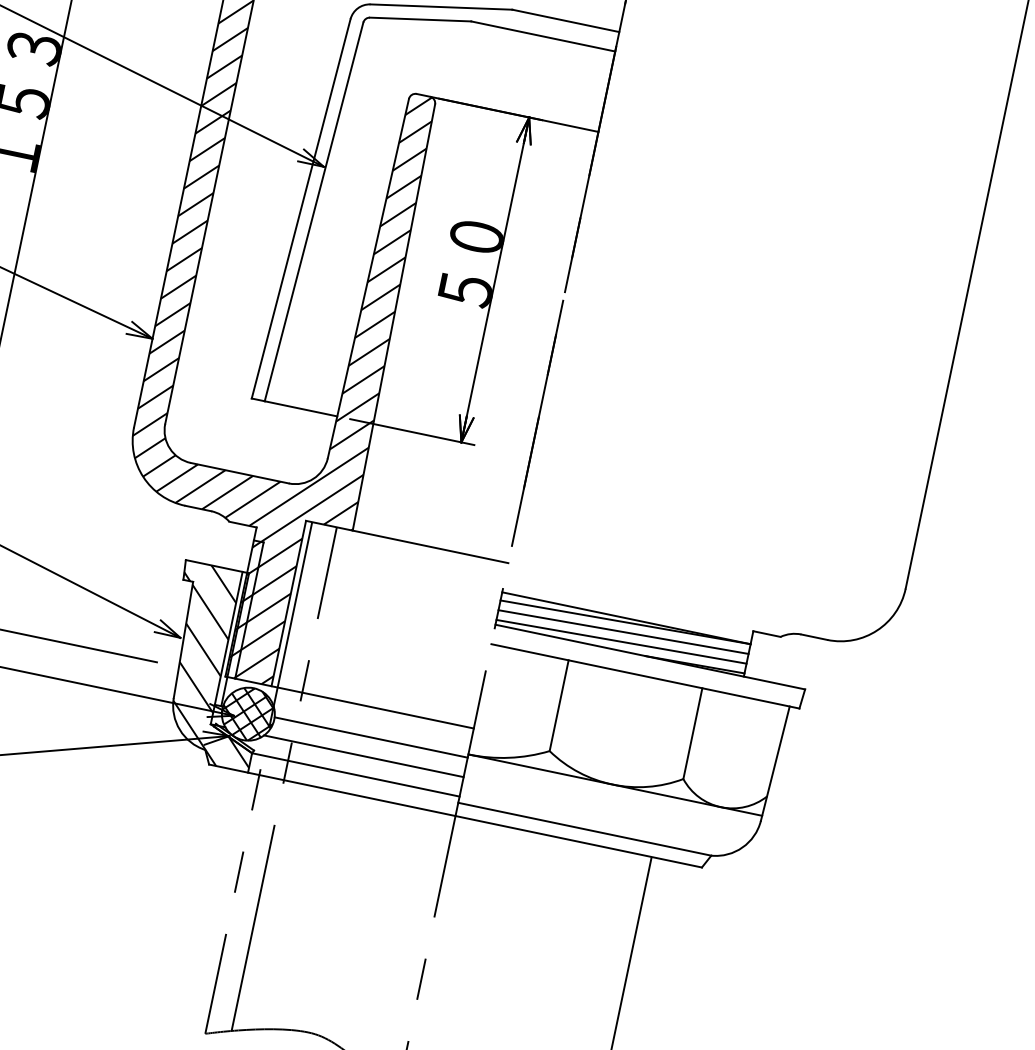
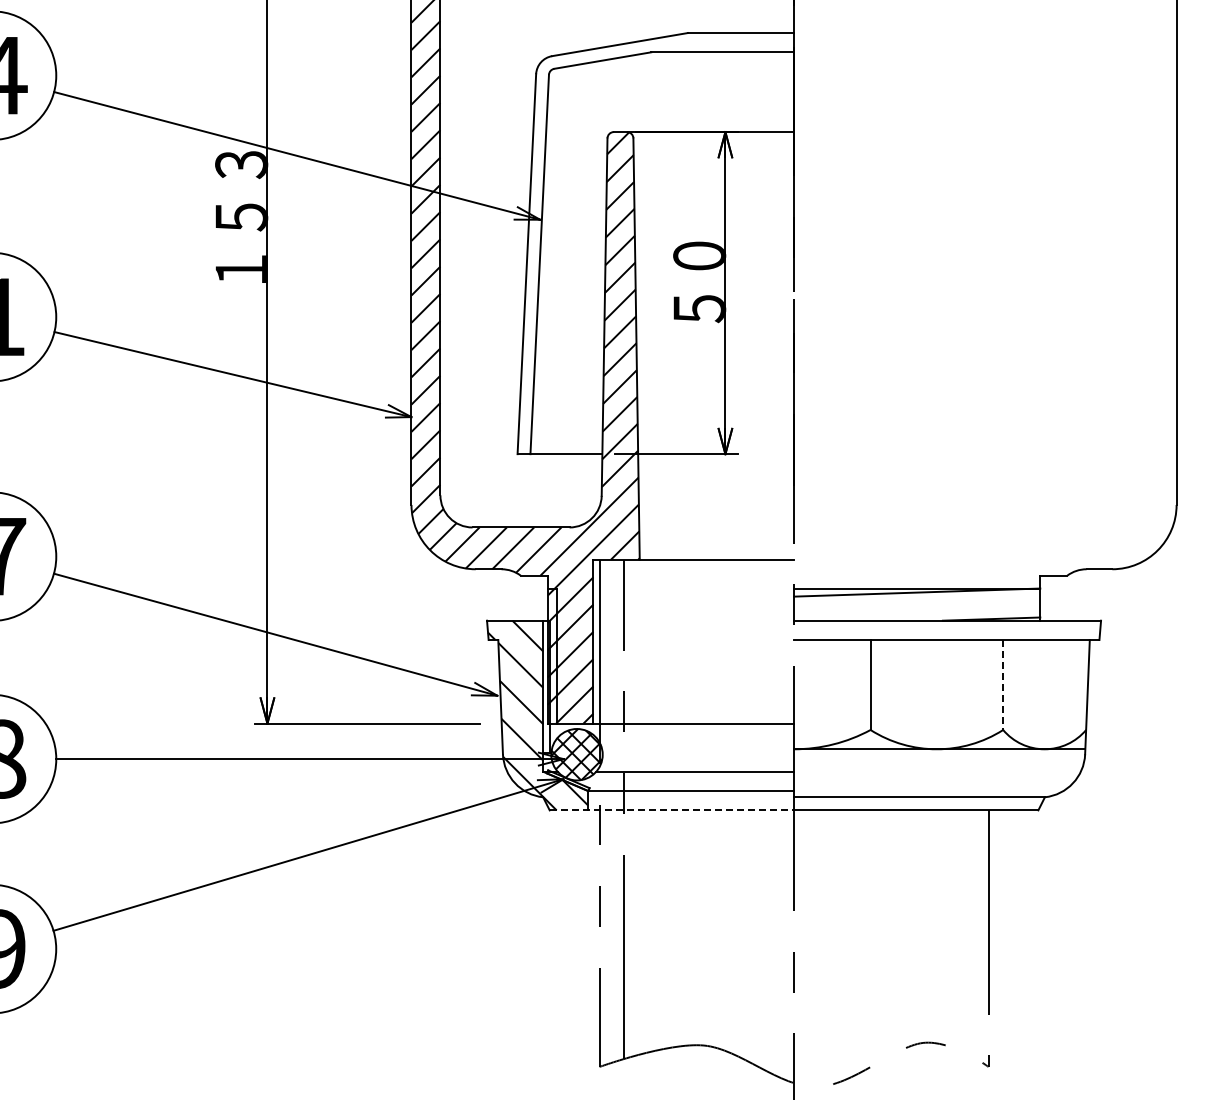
line: (623, 632) -> (917, 602), removed
line: (621, 641) -> (917, 611), removed
line: (693, 734) -> (1003, 685), solid -> dashed
line: (371, 737) -> (698, 752), removed
line: (332, 790) -> (672, 810), solid -> dashed

